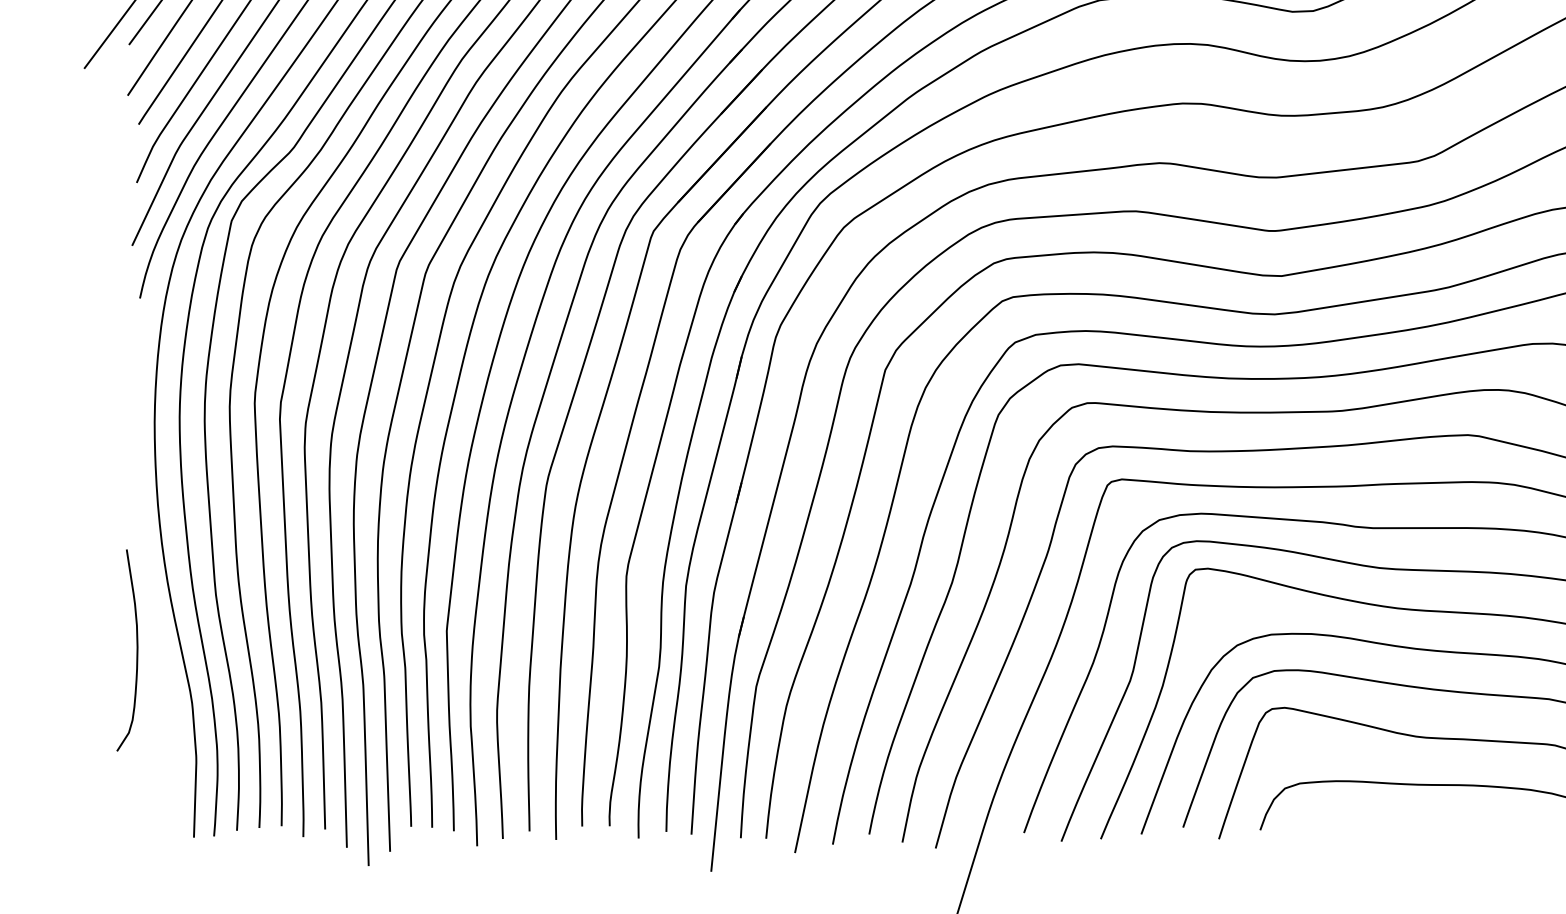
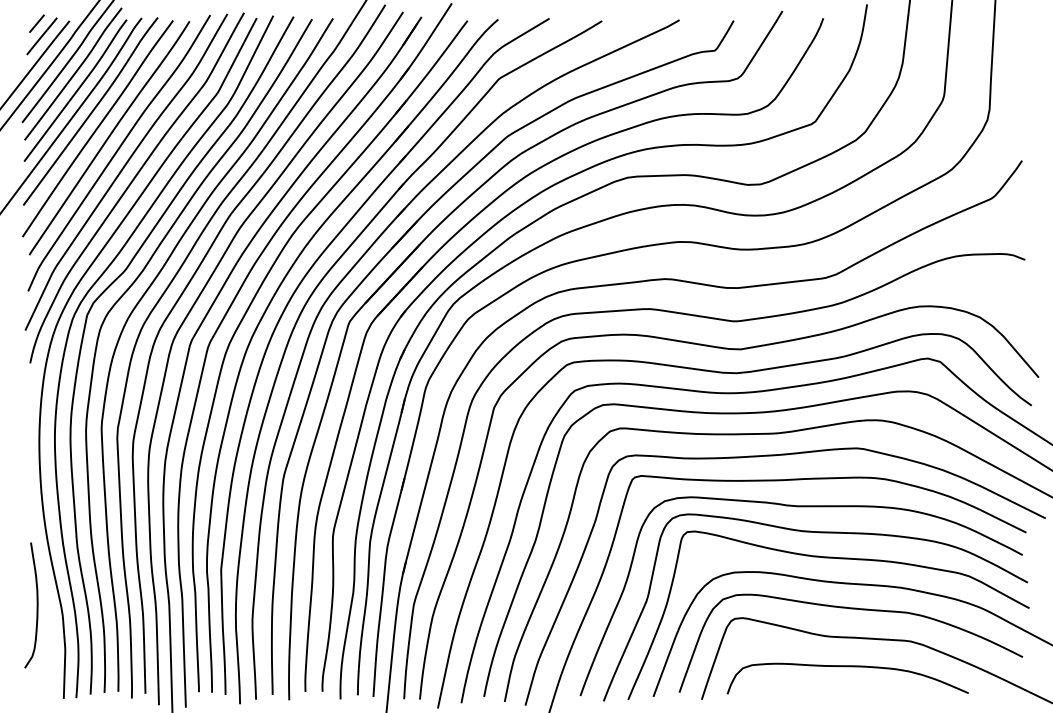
curve: (135, 650) -> (36, 605), moved

